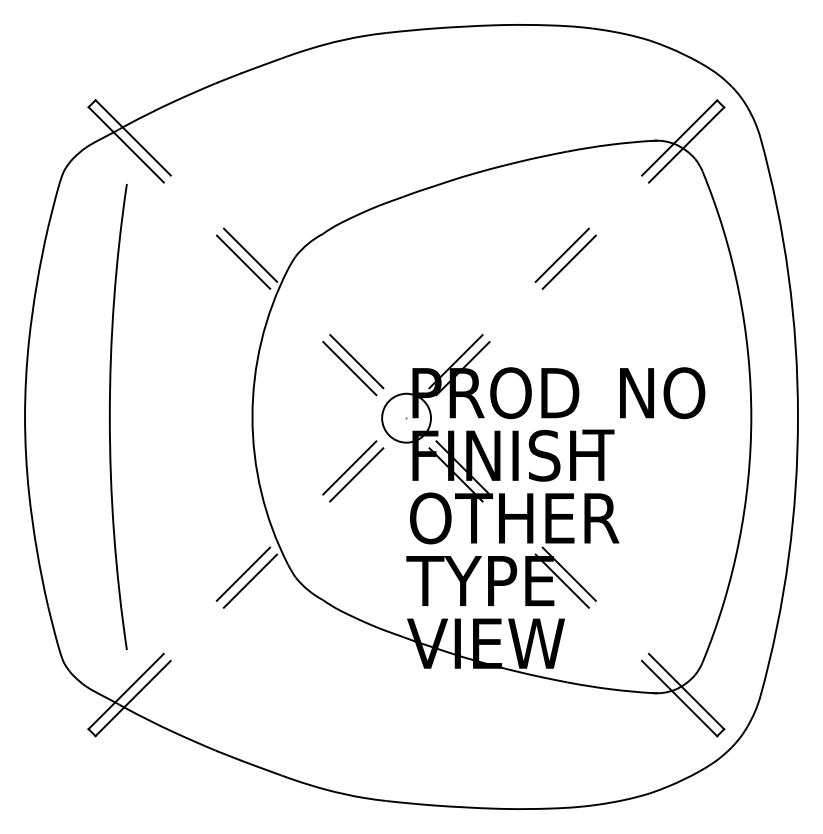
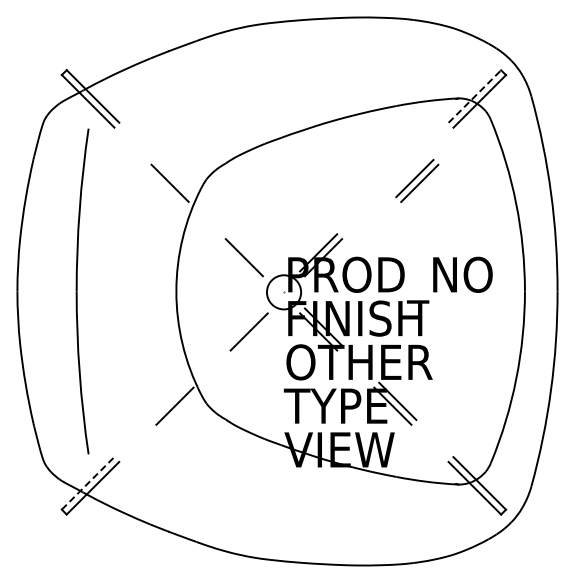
line: (680, 137) -> (475, 96), solid -> dashed
line: (249, 255) -> (174, 178), removed
part: (566, 258) -> (417, 180), moved
line: (355, 361) -> (248, 252), removed
line: (348, 467) -> (243, 326), removed
line: (242, 572) -> (169, 400), removed
line: (126, 691) -> (88, 483), solid -> dashed

